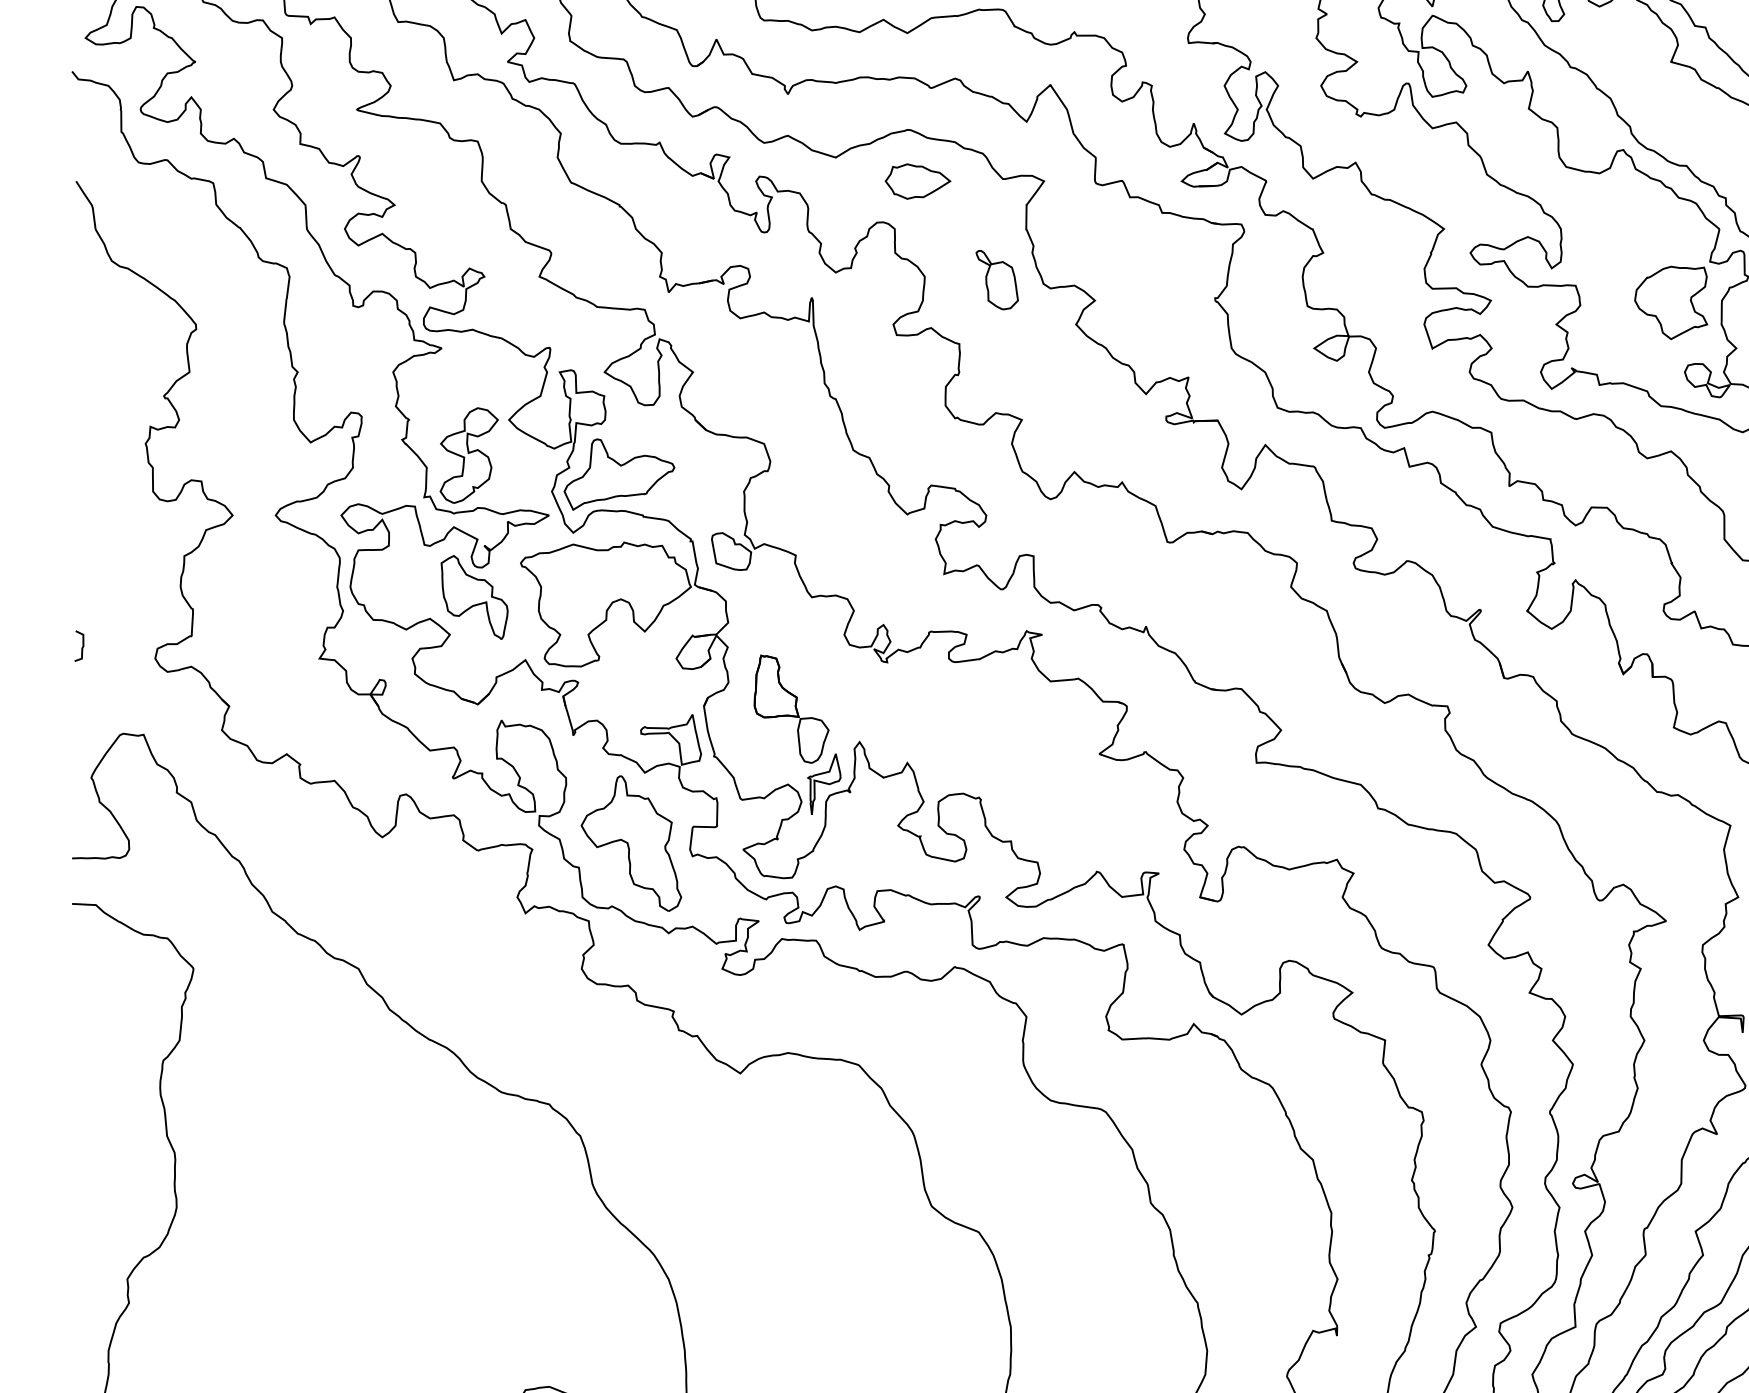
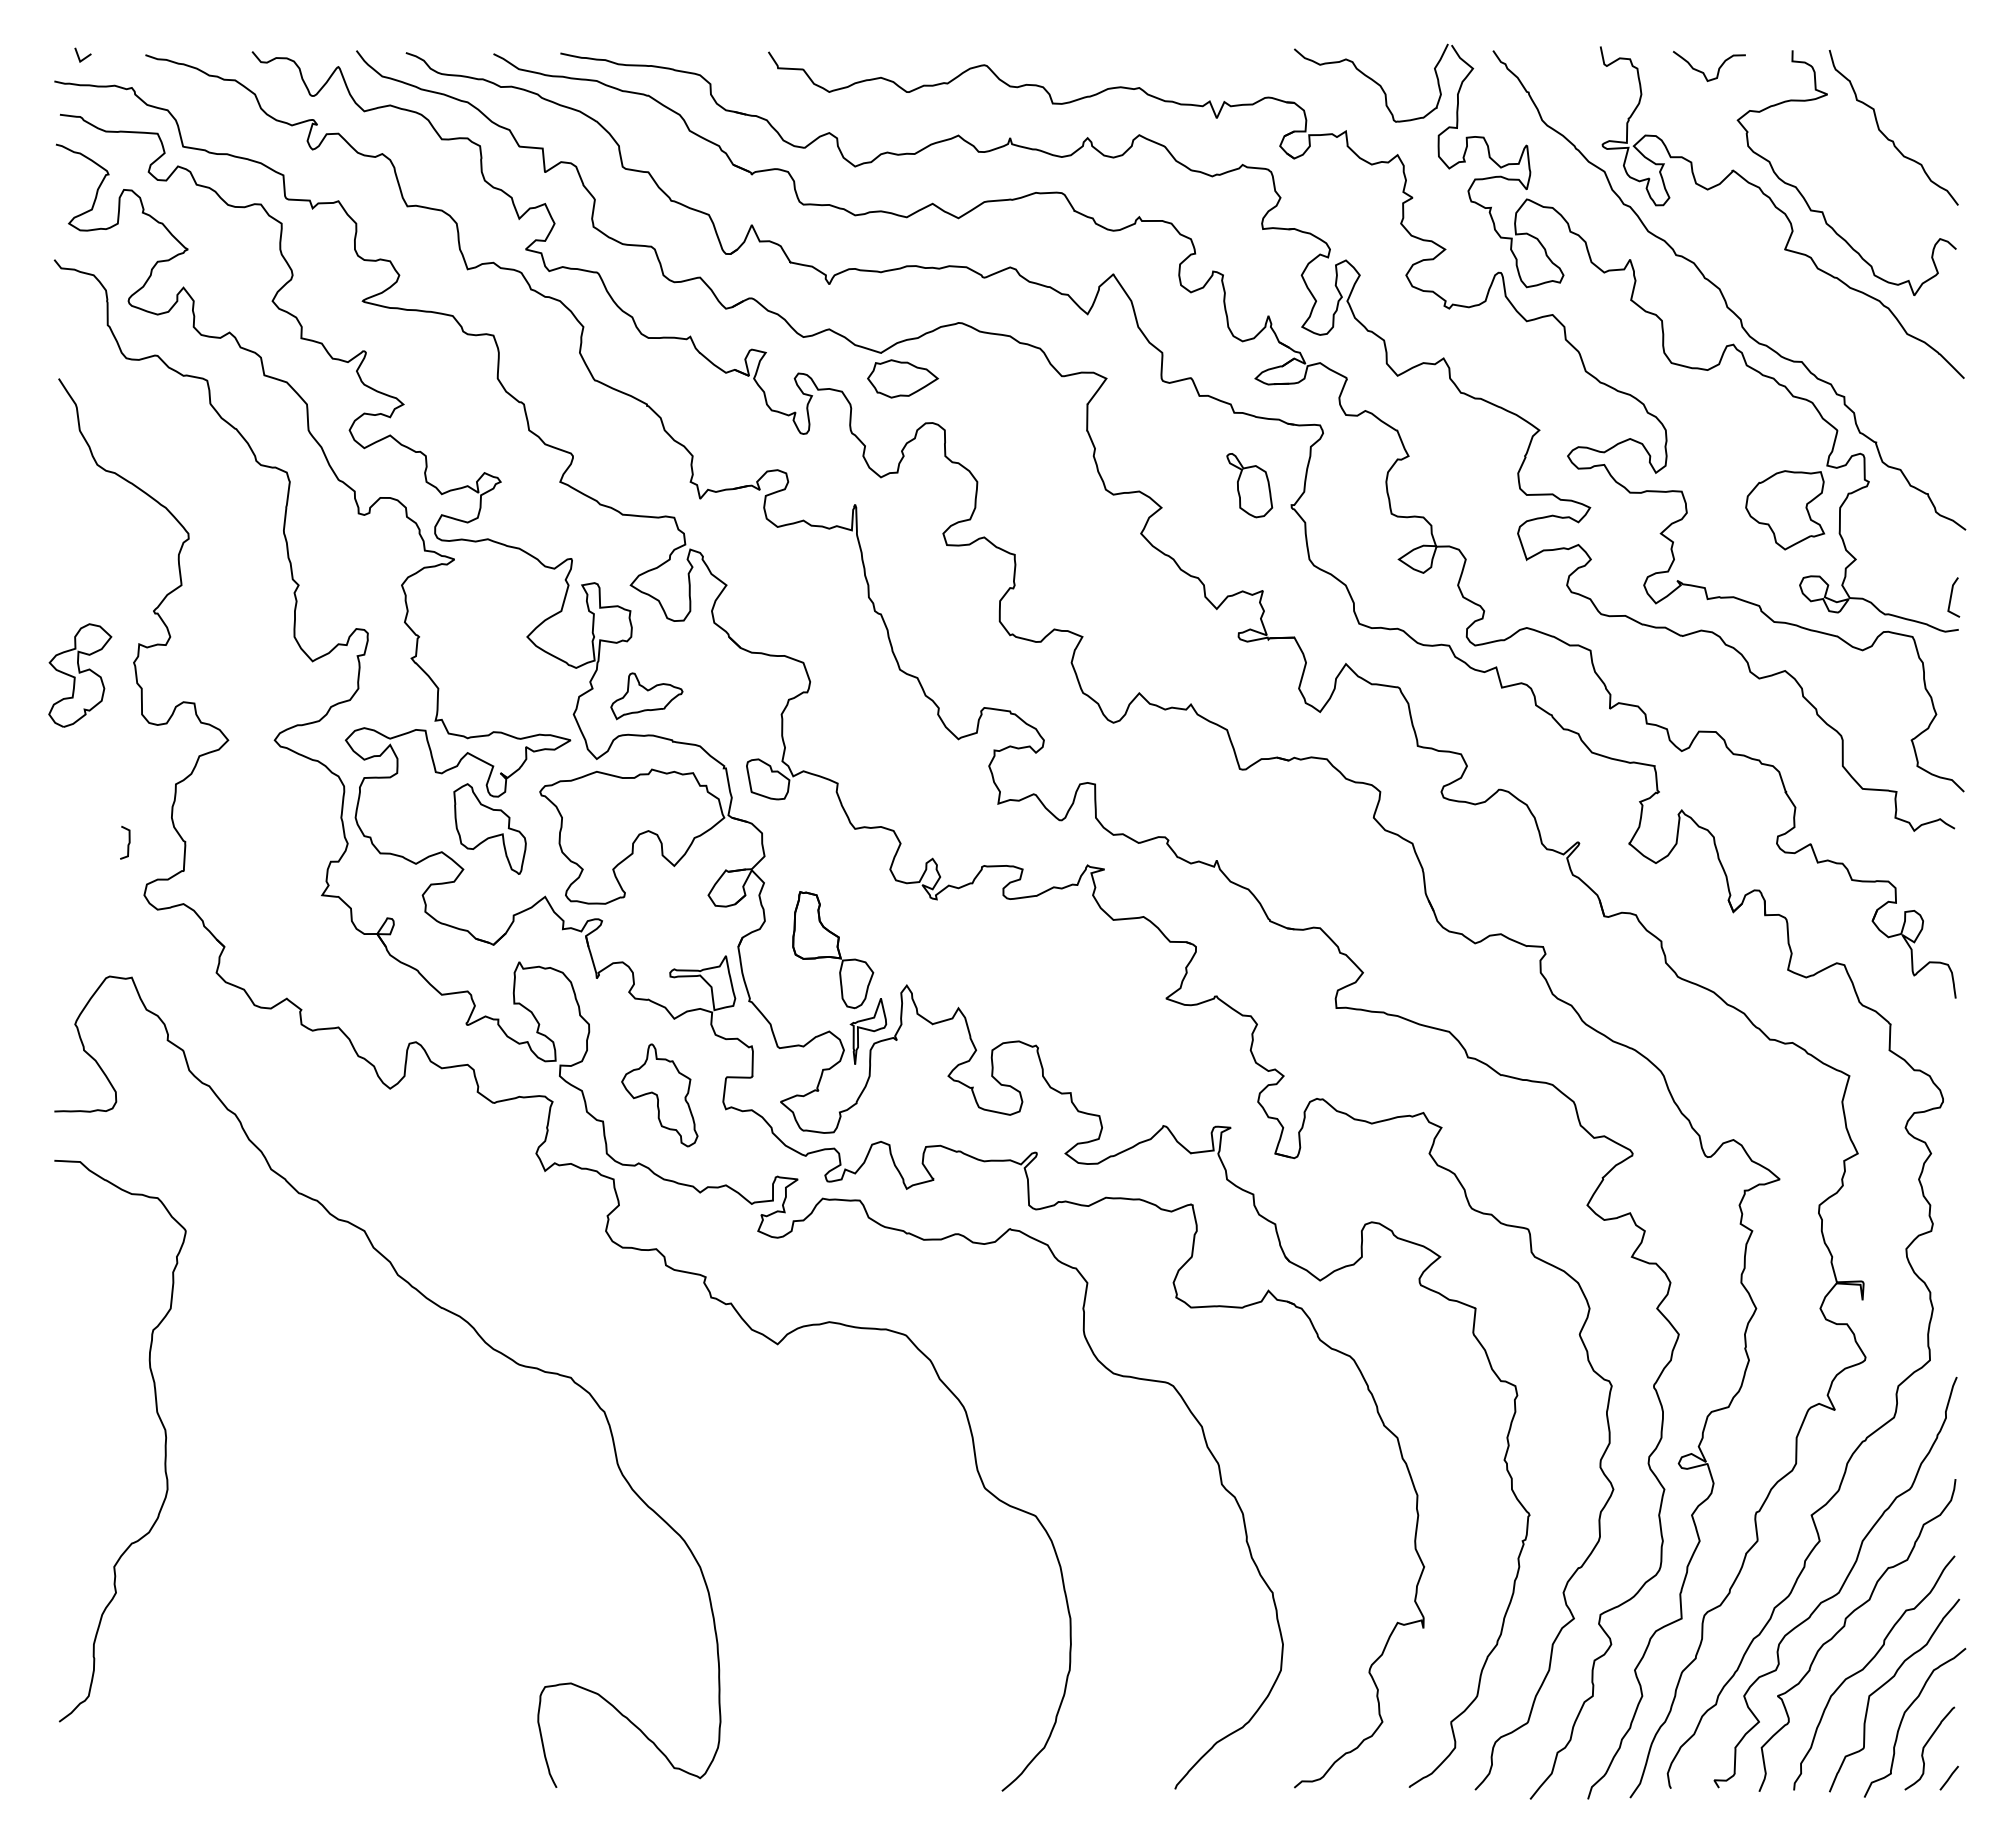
part: (918, 181) -> (903, 378), moved
part: (997, 280) -> (1249, 485), moved
part: (469, 455) -> (80, 675), moved
part: (619, 474) -> (646, 696), size x0.6
curve: (81, 647) -> (127, 844), moved
part: (631, 843) -> (659, 1095), size x0.7

